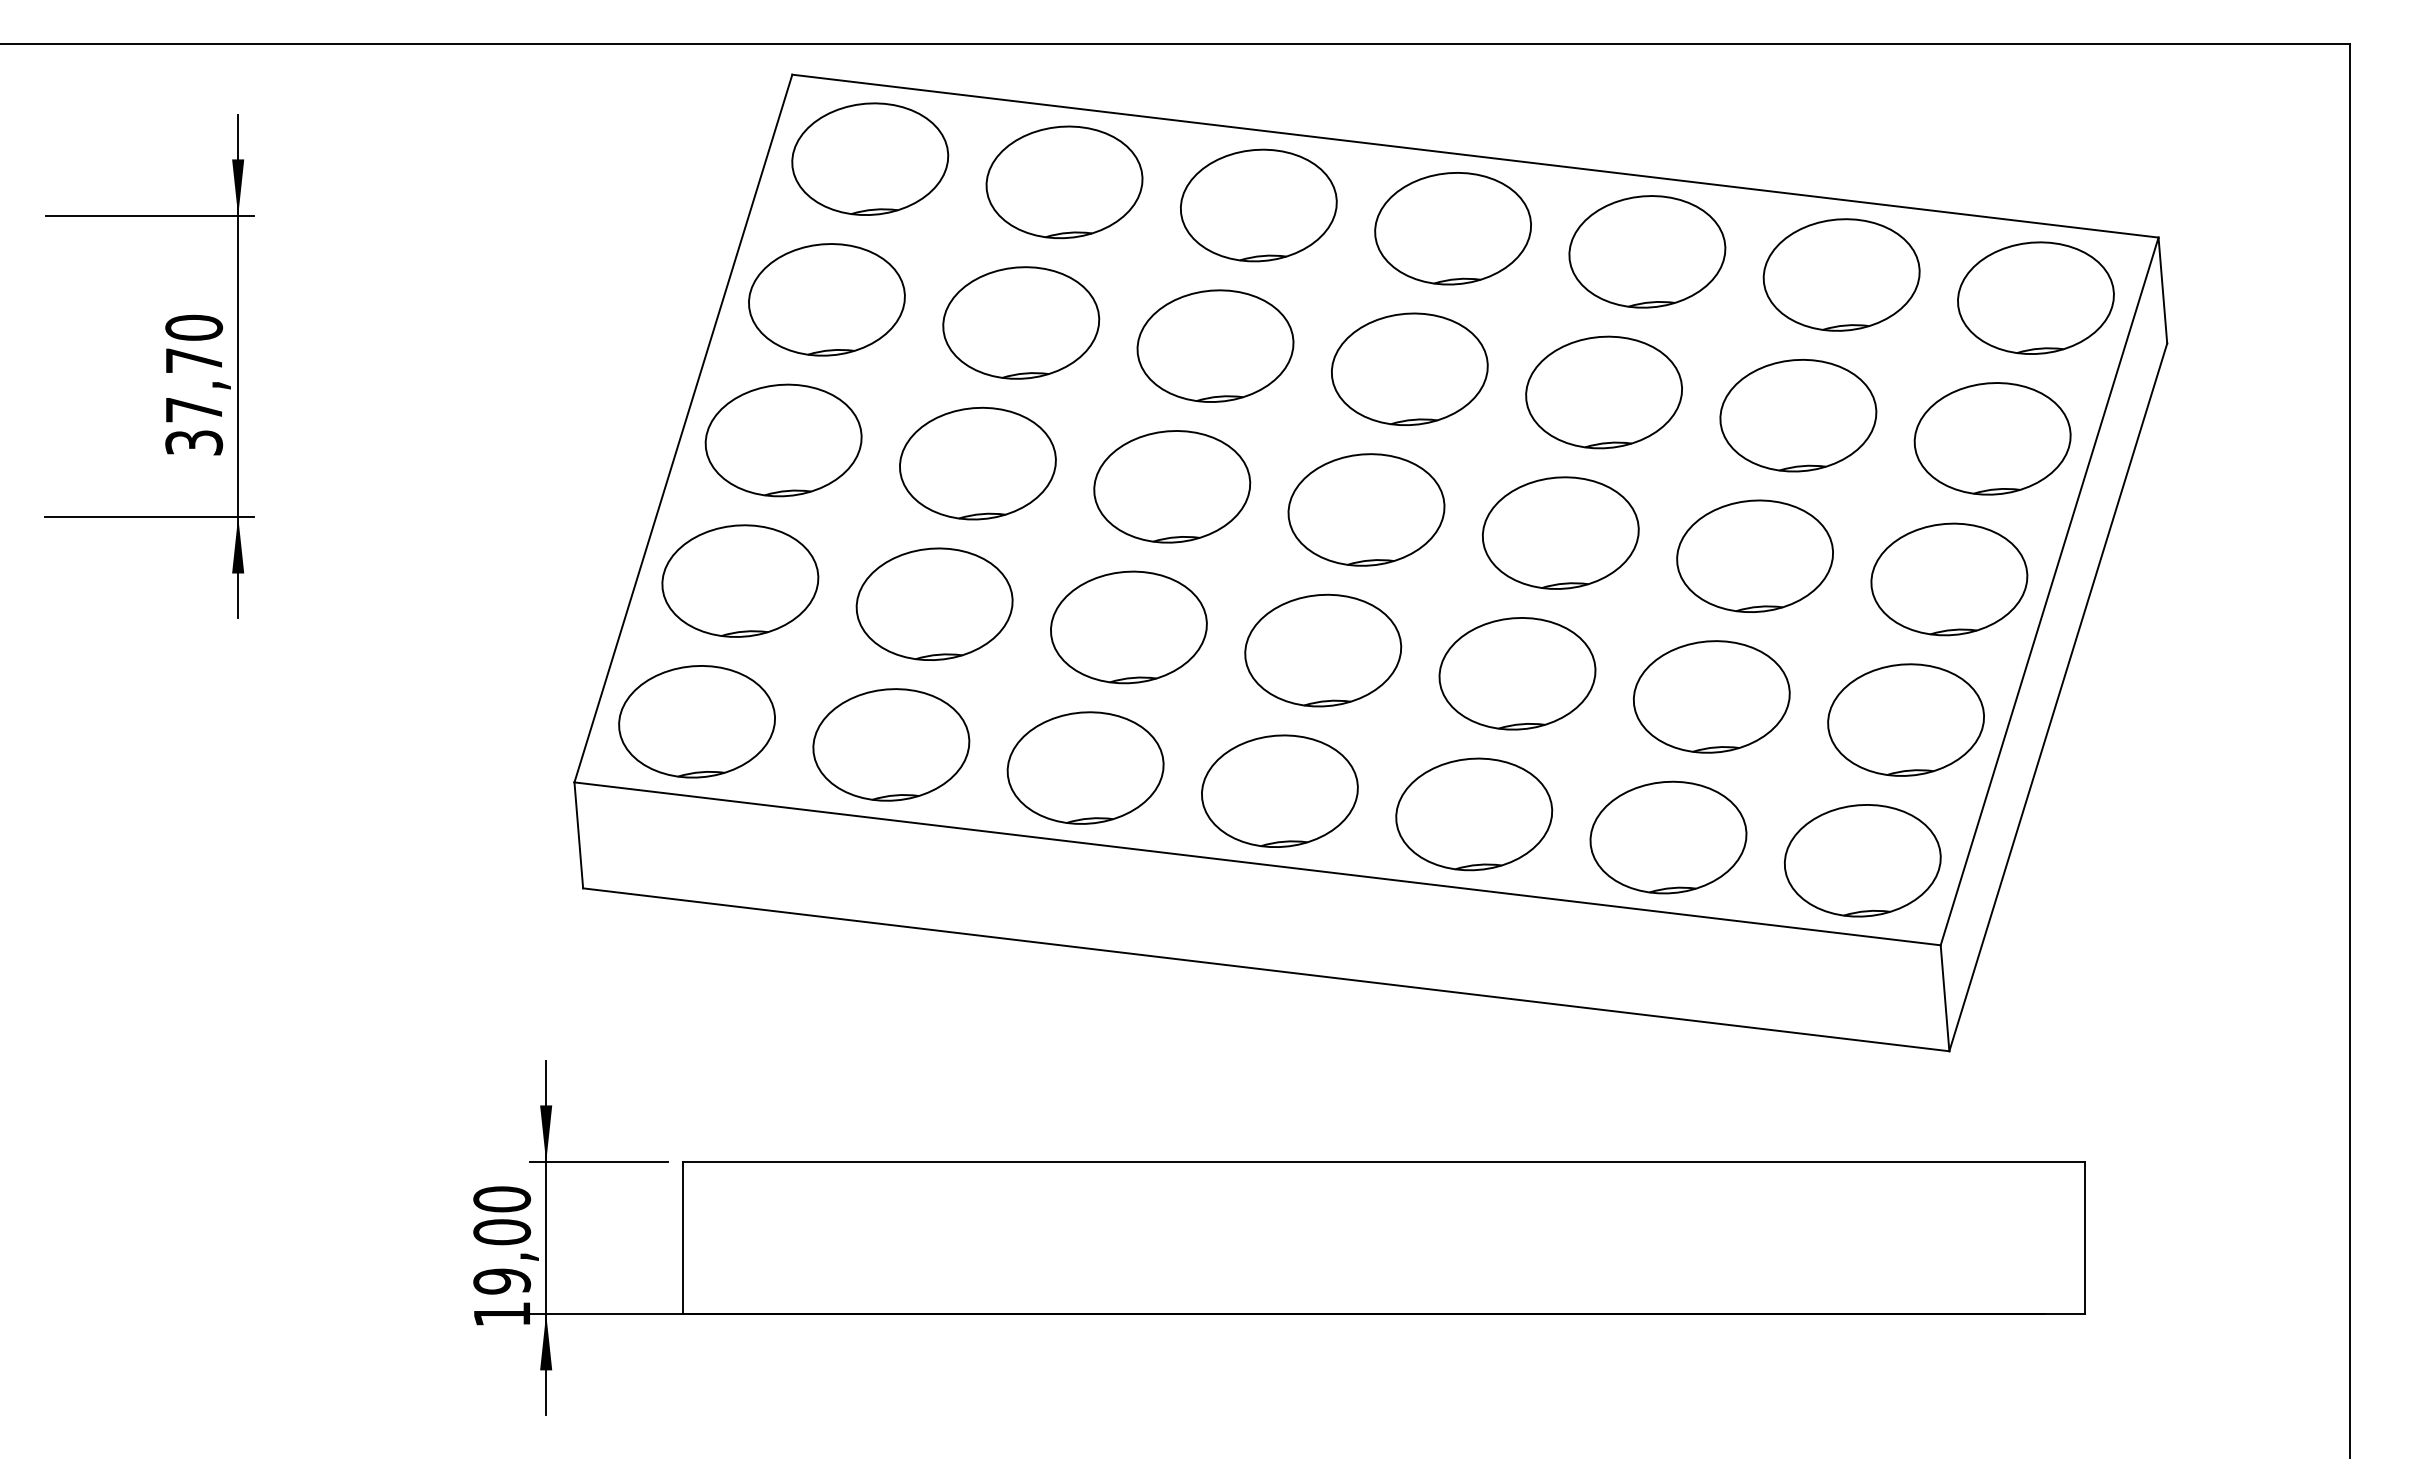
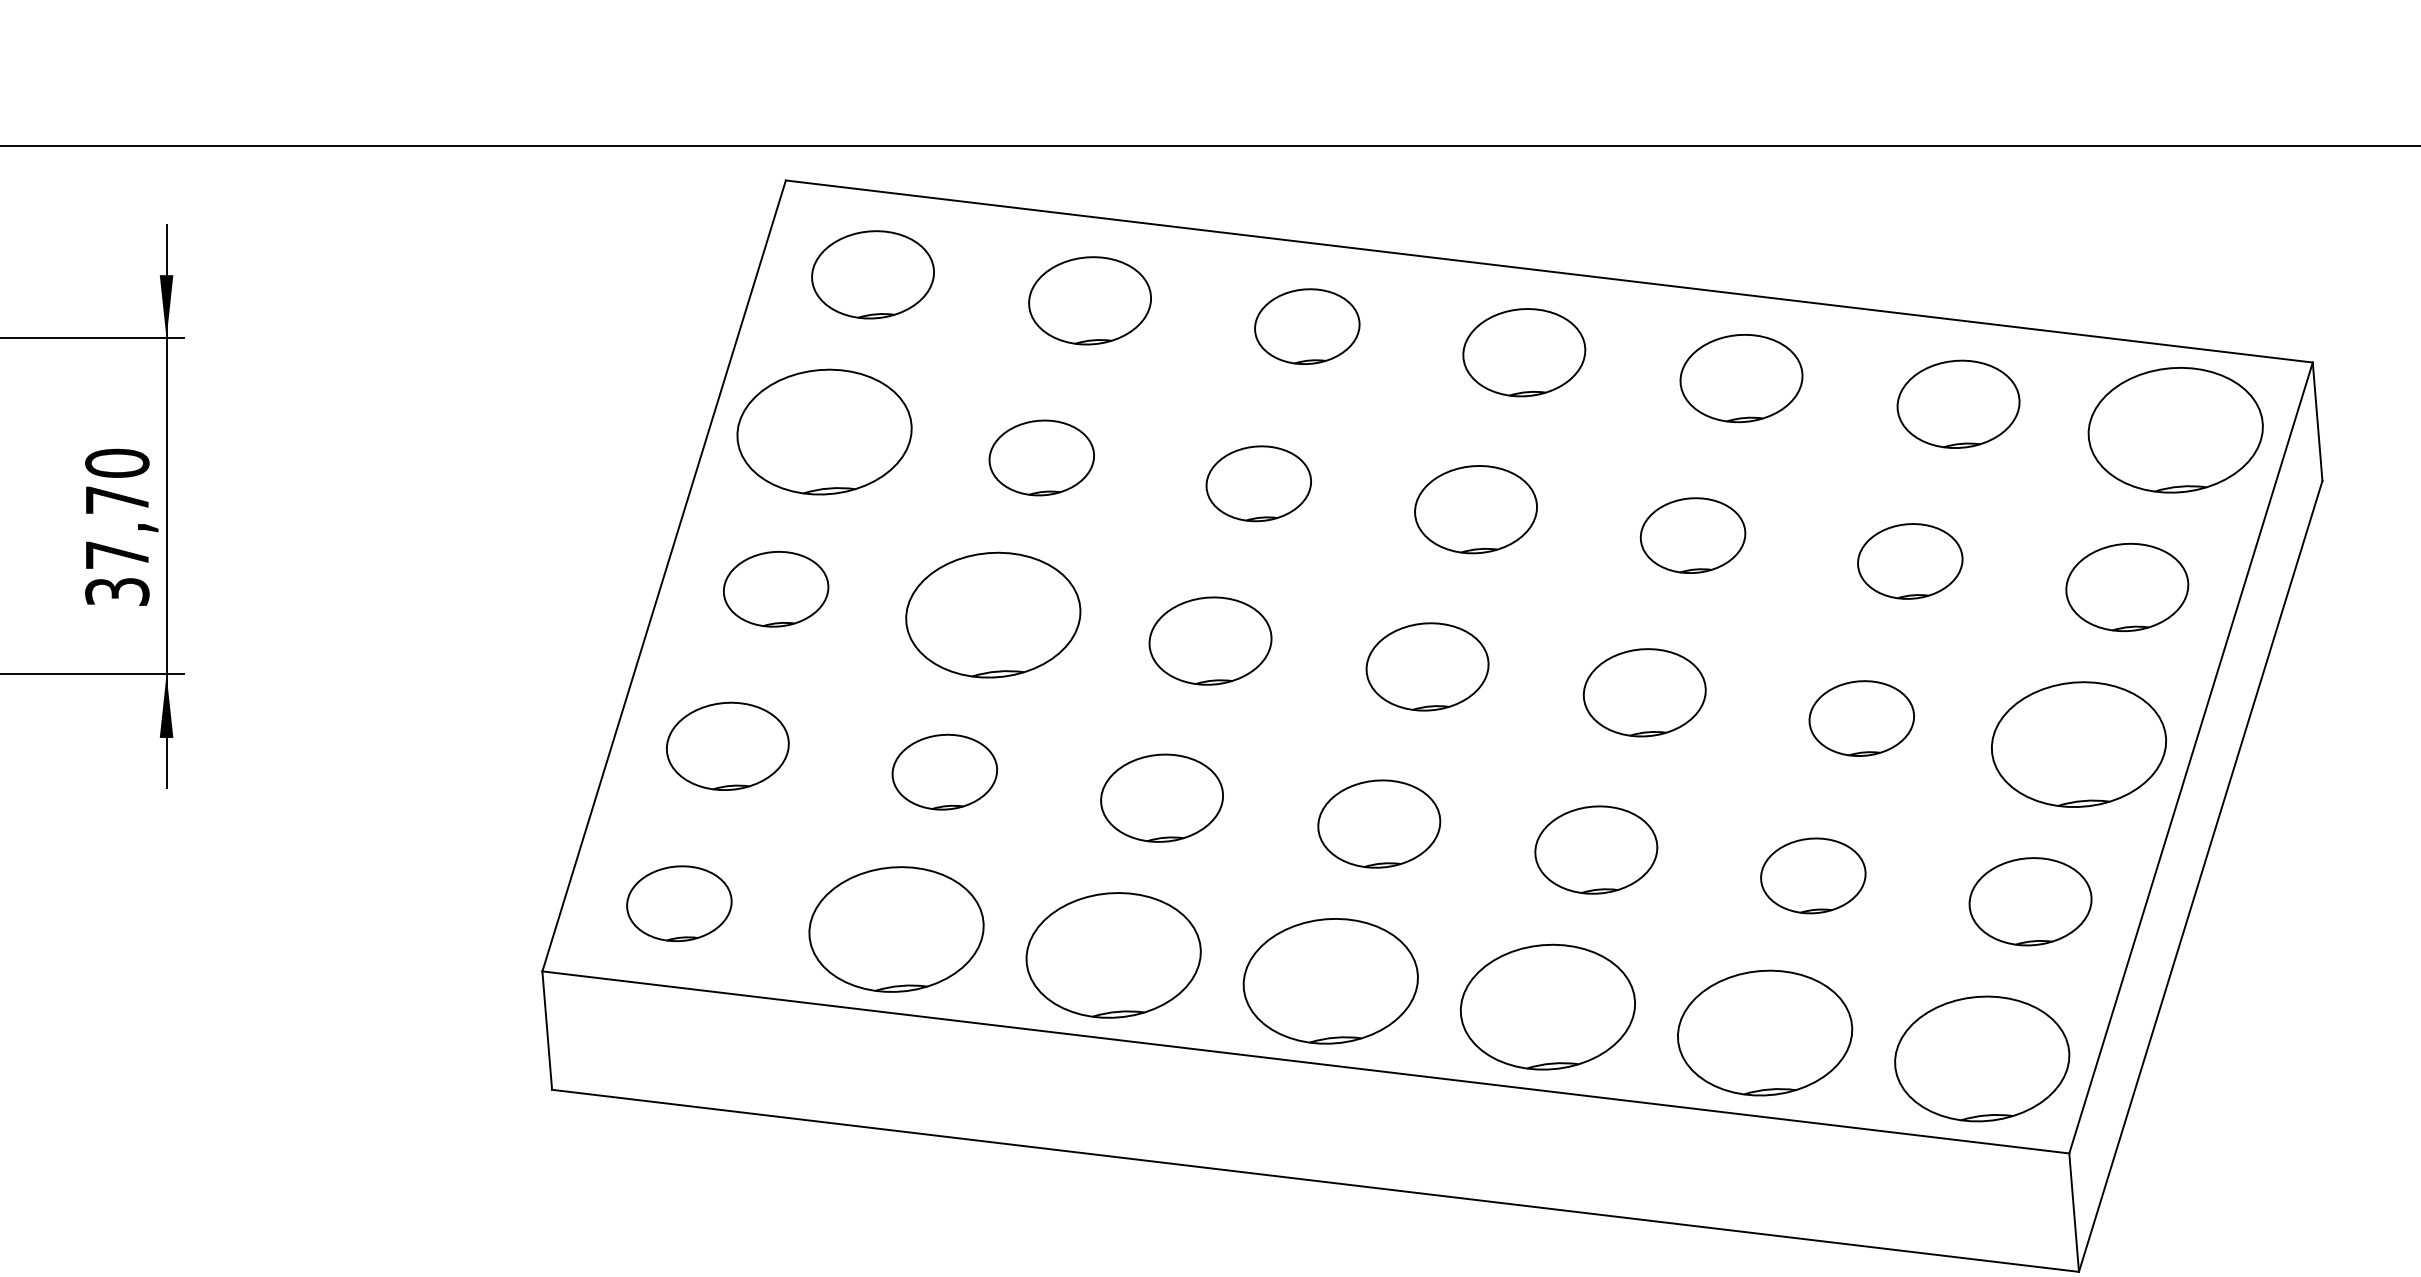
part: (870, 158) -> (873, 274), size x0.7
part: (1064, 182) -> (1090, 300), size x0.7
part: (1258, 205) -> (1306, 326), size x0.6
part: (1452, 228) -> (1523, 352), size x0.7
part: (1647, 251) -> (1741, 378), size x0.7
part: (1841, 274) -> (1958, 403), size x0.7
part: (1021, 322) -> (1041, 457), size x0.6
part: (1215, 345) -> (1258, 483), size x0.6
part: (1409, 368) -> (1475, 508), size x0.7
part: (1603, 392) -> (1692, 535), size x0.6
part: (1798, 415) -> (1910, 561), size x0.6
part: (1992, 438) -> (2127, 587), size x0.7
part: (783, 440) -> (776, 589), size x0.6
part: (1172, 486) -> (1210, 640), size x0.7
part: (1366, 509) -> (1427, 666), size x0.7
part: (1560, 532) -> (1644, 692), size x0.7
part: (1754, 555) -> (1861, 717), size x0.6
part: (740, 580) -> (727, 745), size x0.7
part: (934, 603) -> (944, 771), size x0.6
part: (1128, 627) -> (1161, 798), size x0.7
part: (1323, 650) -> (1379, 823), size x0.7
part: (1517, 673) -> (1596, 849), size x0.7
part: (1711, 696) -> (1813, 875), size x0.6
part: (1905, 719) -> (2029, 901), size x0.7
part: (696, 721) -> (678, 903), size x0.6

